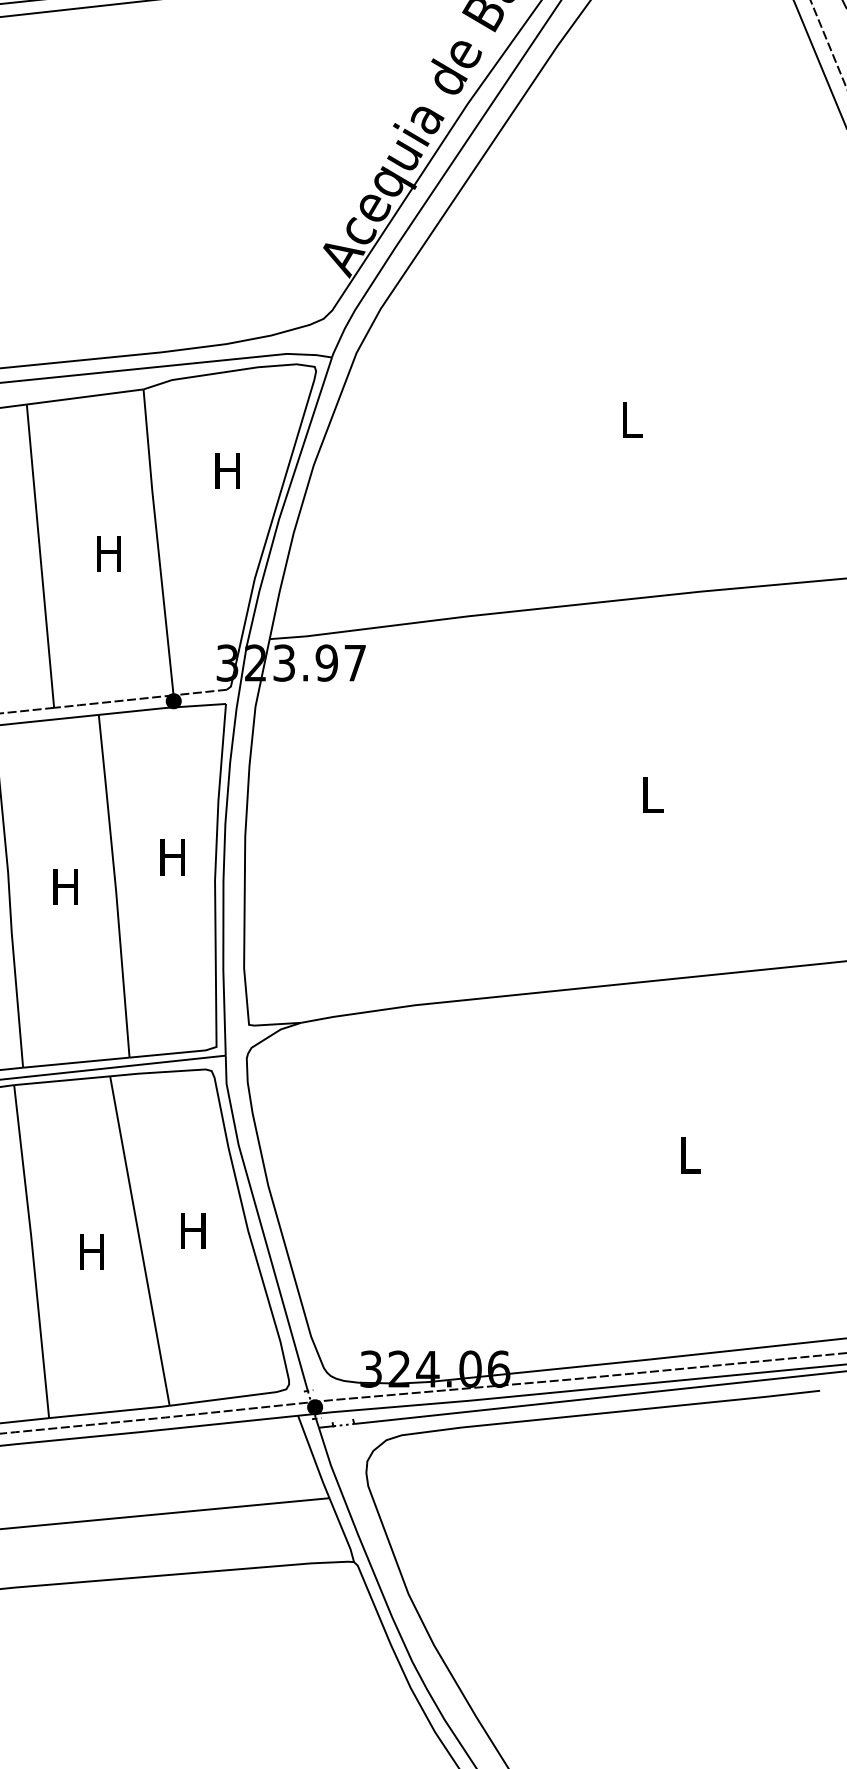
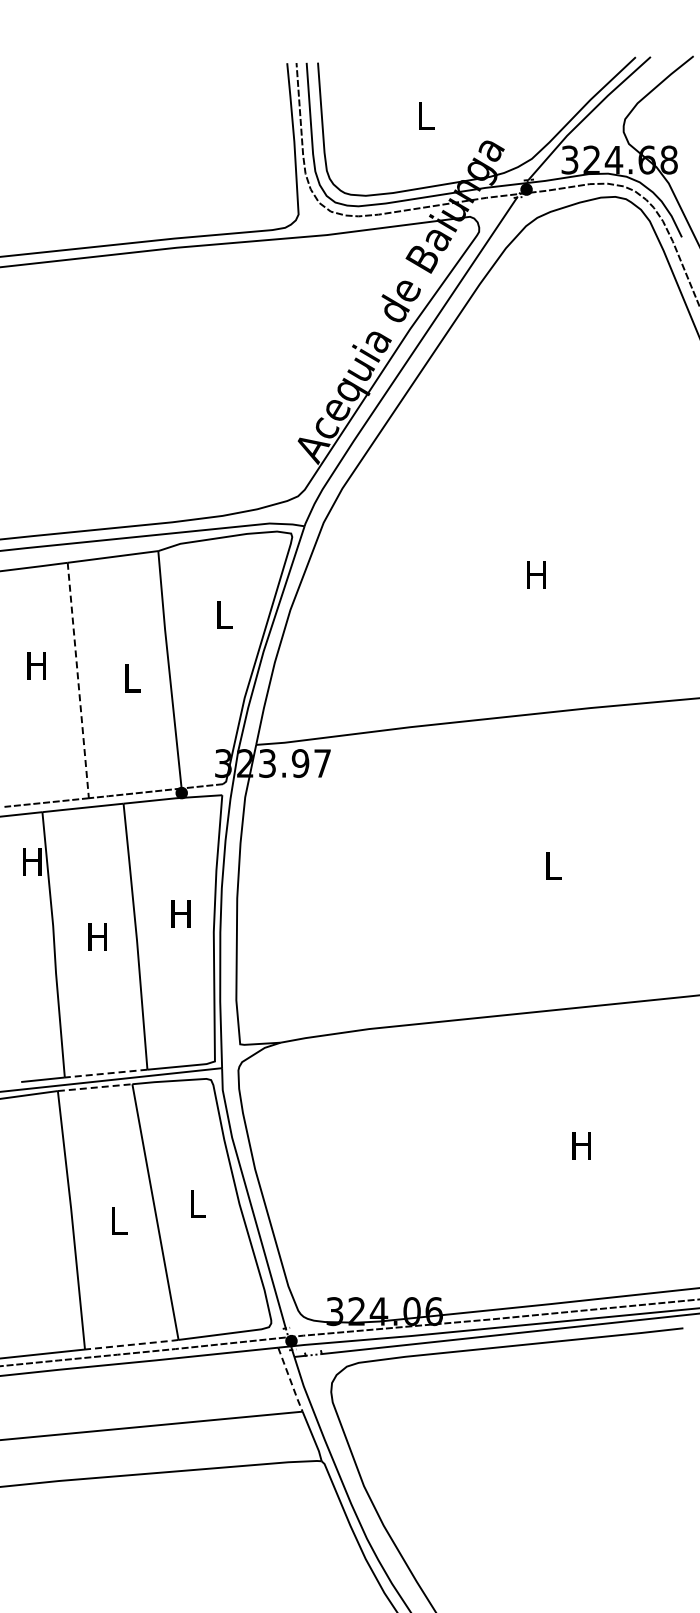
text: (630, 419) -> (536, 574), L -> H
text: (227, 471) -> (223, 614), H -> L
text: (109, 553) -> (131, 678), H -> L
line: (40, 557) -> (78, 681), solid -> dashed
line: (75, 1062) -> (105, 1073), solid -> dashed
line: (62, 1080) -> (95, 1087), solid -> dashed
text: (688, 1155) -> (581, 1145), L -> H
text: (192, 1229) -> (196, 1203), H -> L
text: (92, 1251) -> (118, 1220), H -> L
line: (110, 1411) -> (132, 1344), solid -> dashed
line: (313, 1458) -> (290, 1380), solid -> dashed

